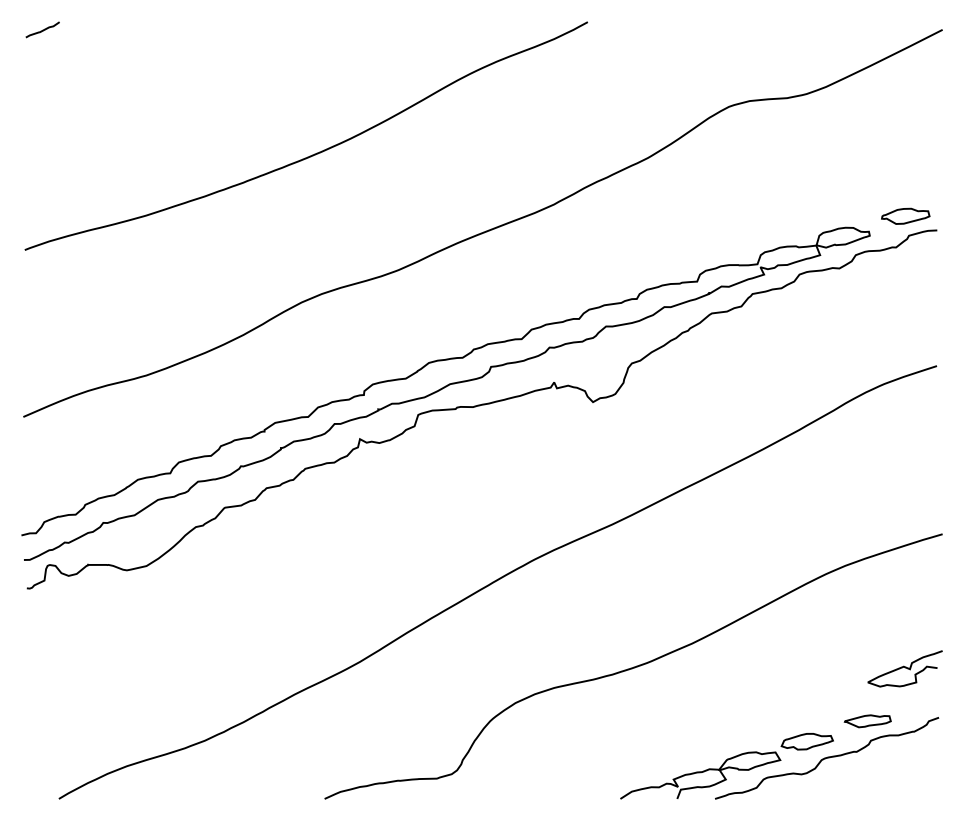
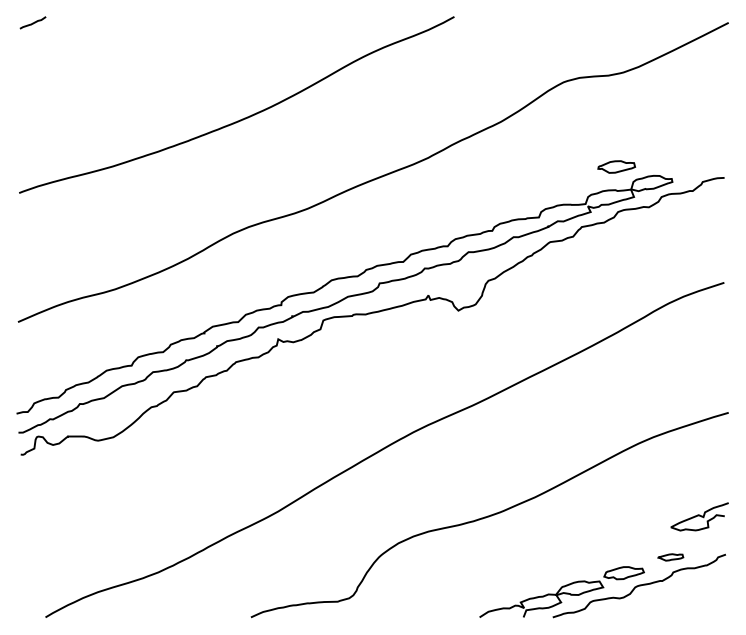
part: (905, 215) -> (616, 166), moved
part: (867, 721) -> (670, 557), size x0.7

